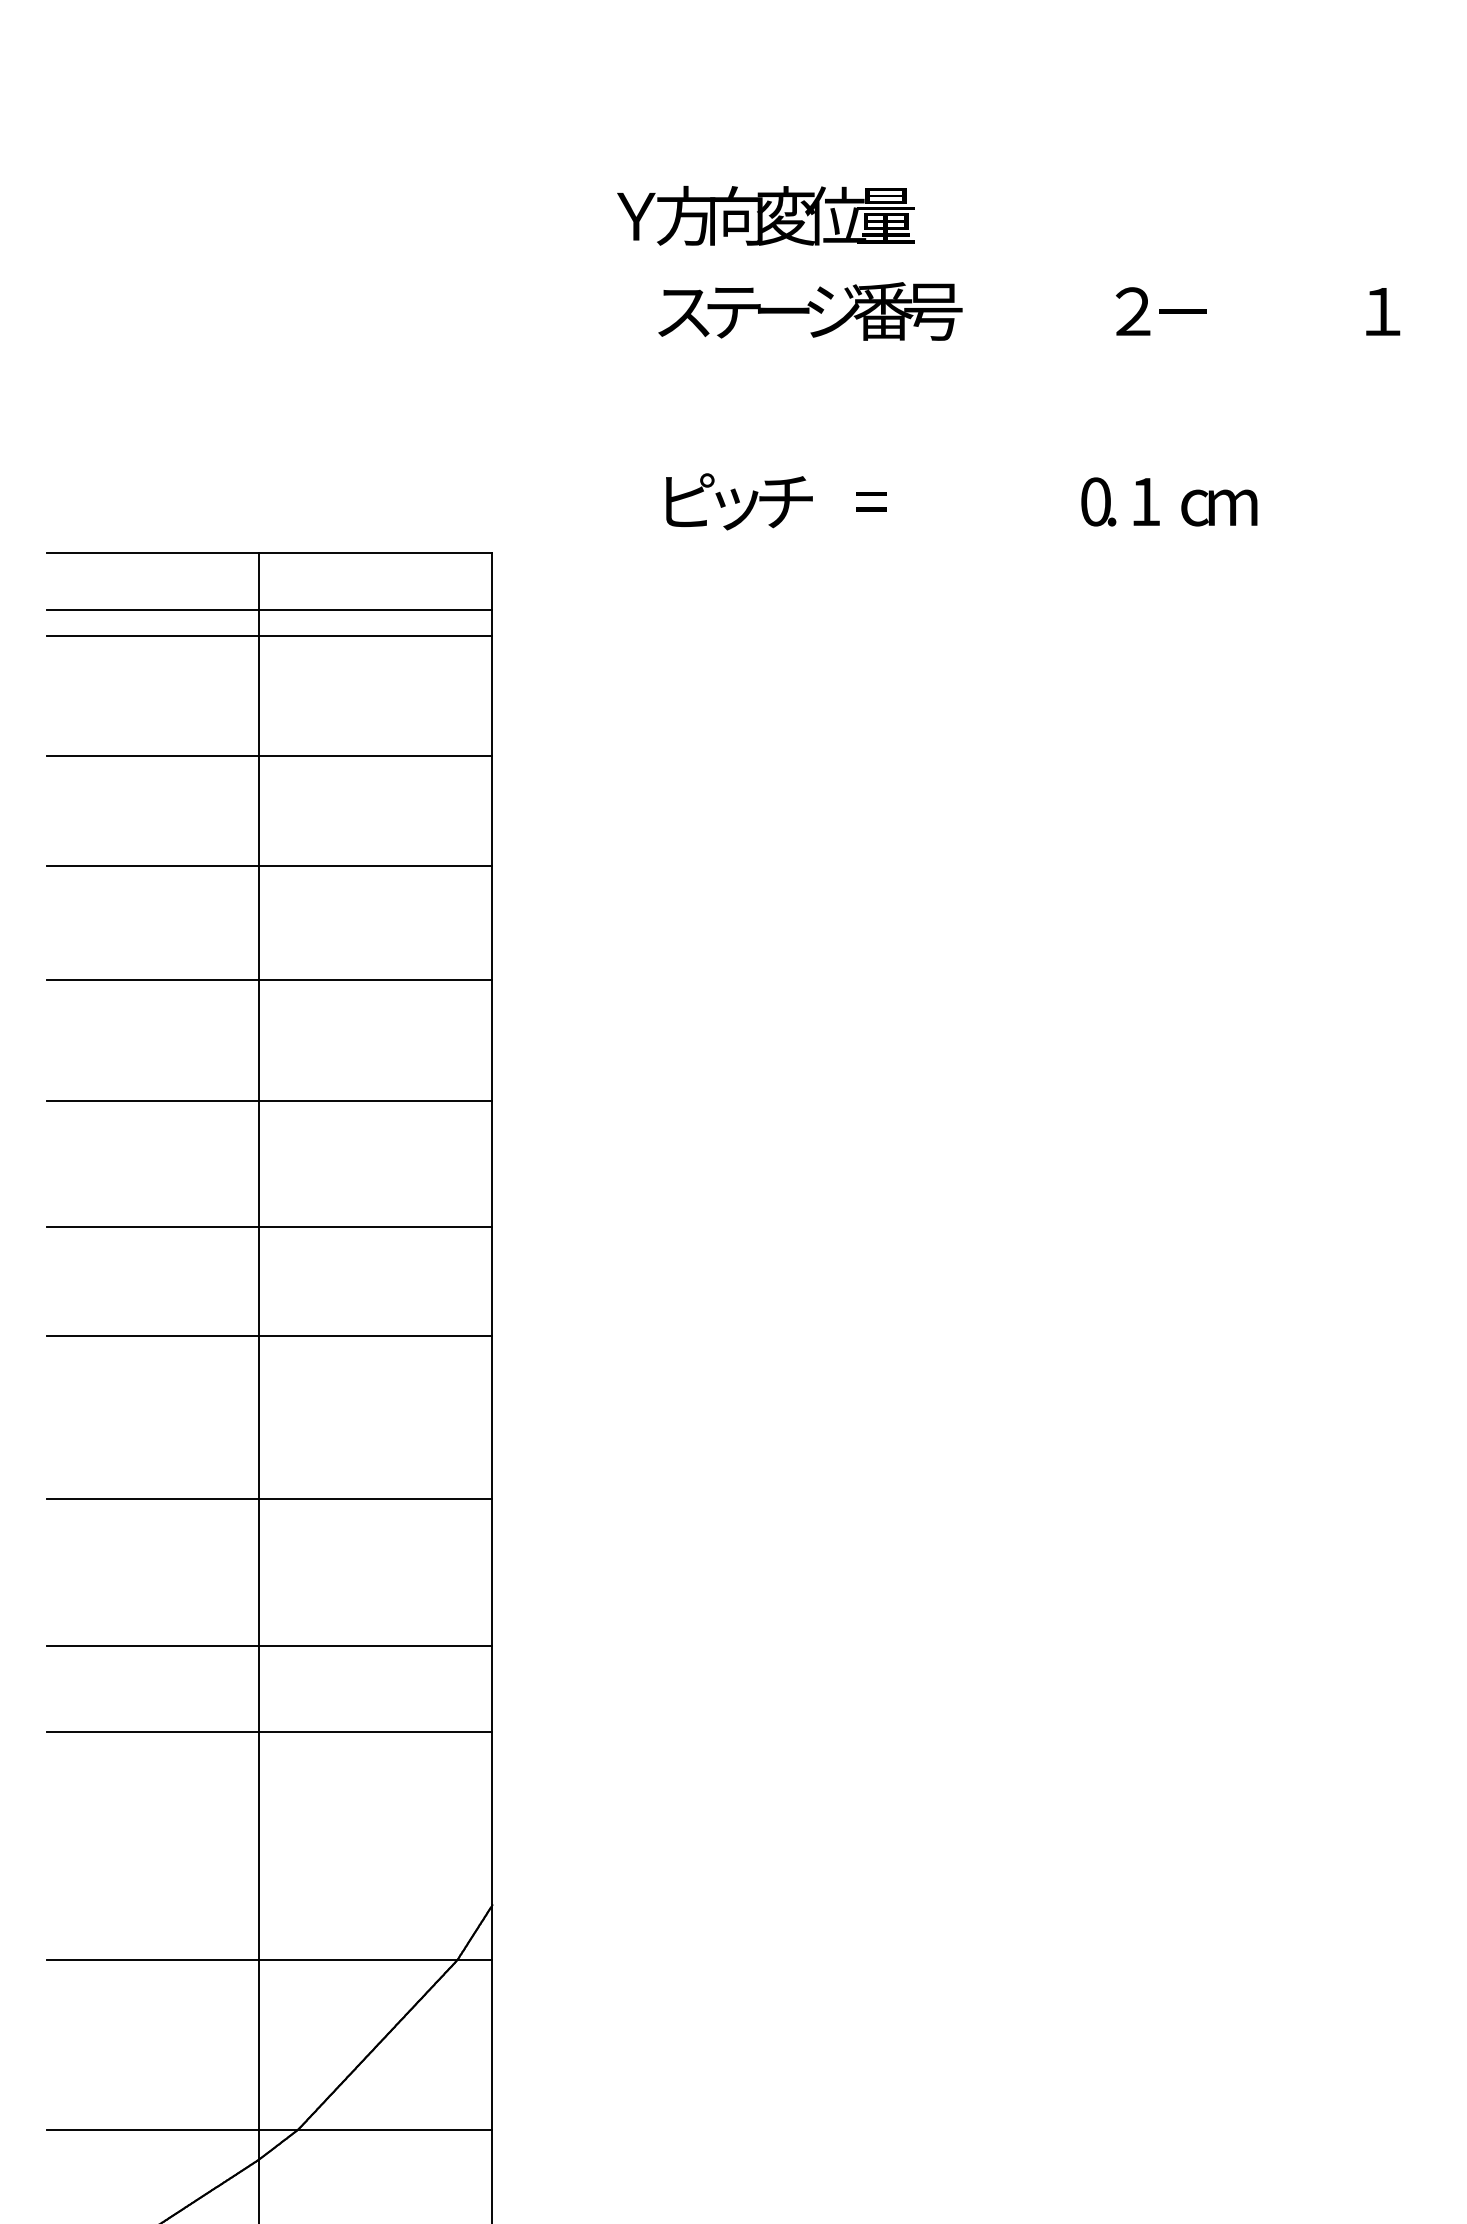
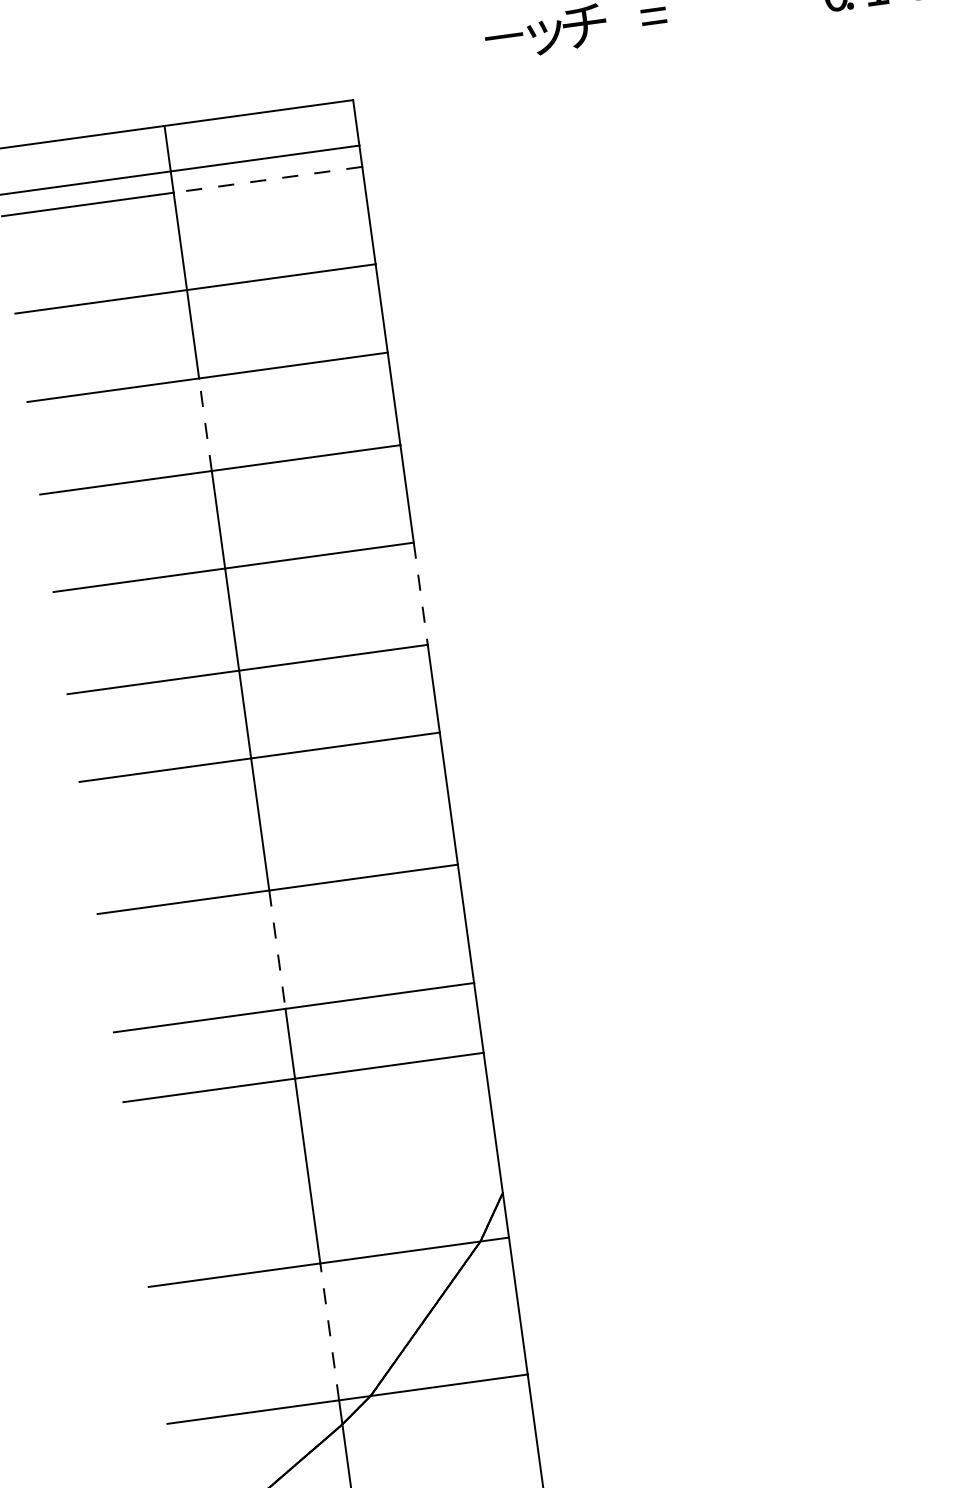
text: (688, 500) -> (505, 35), ピ -> －
line: (375, 636) -> (267, 180), solid -> dashed
line: (259, 922) -> (205, 424), solid -> dashed
line: (492, 1164) -> (420, 594), solid -> dashed
line: (259, 1572) -> (277, 949), solid -> dashed
line: (259, 2045) -> (330, 1332), solid -> dashed

